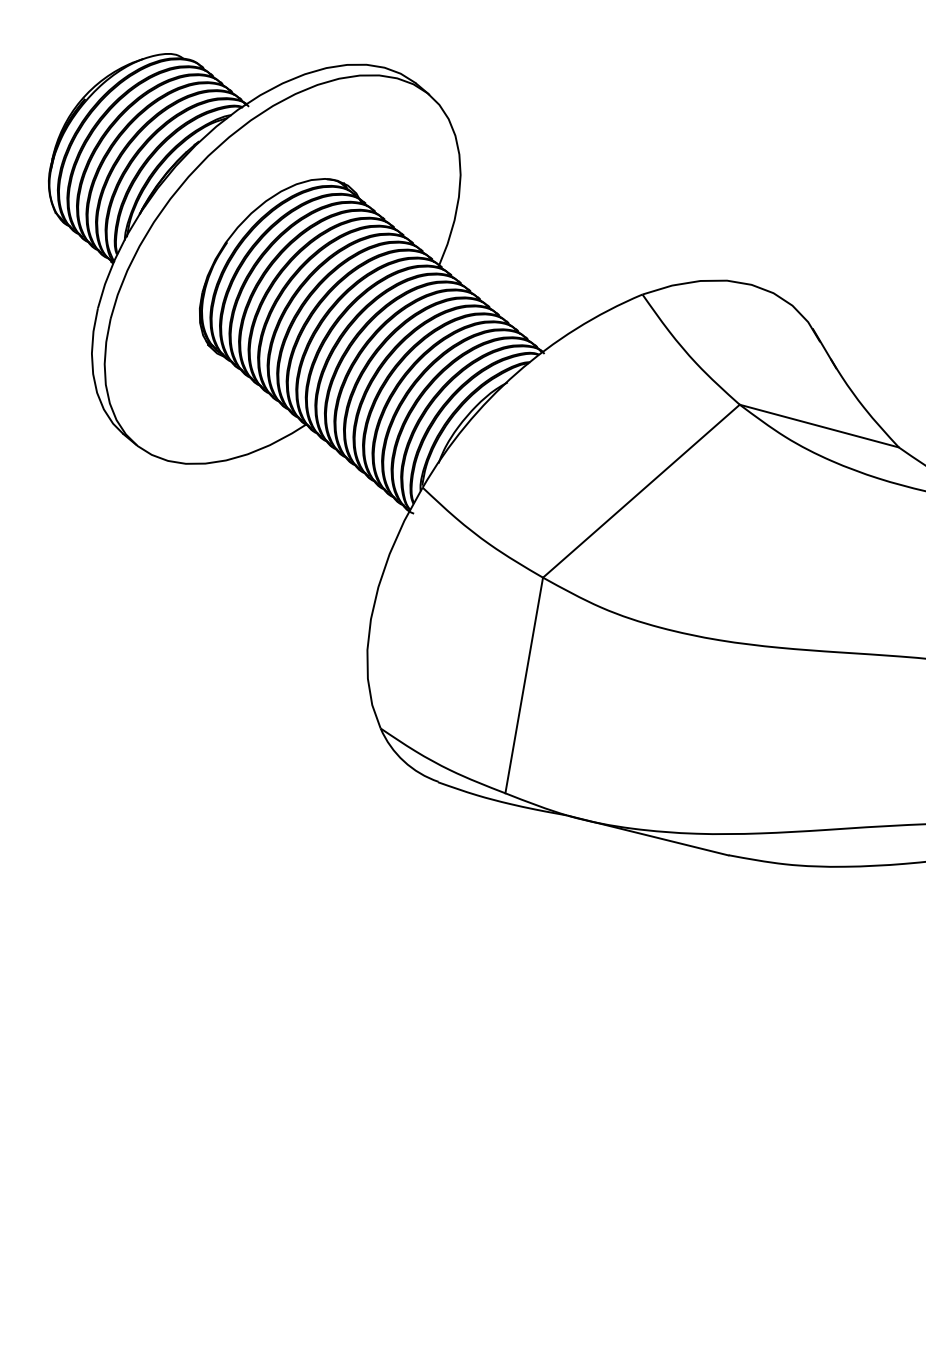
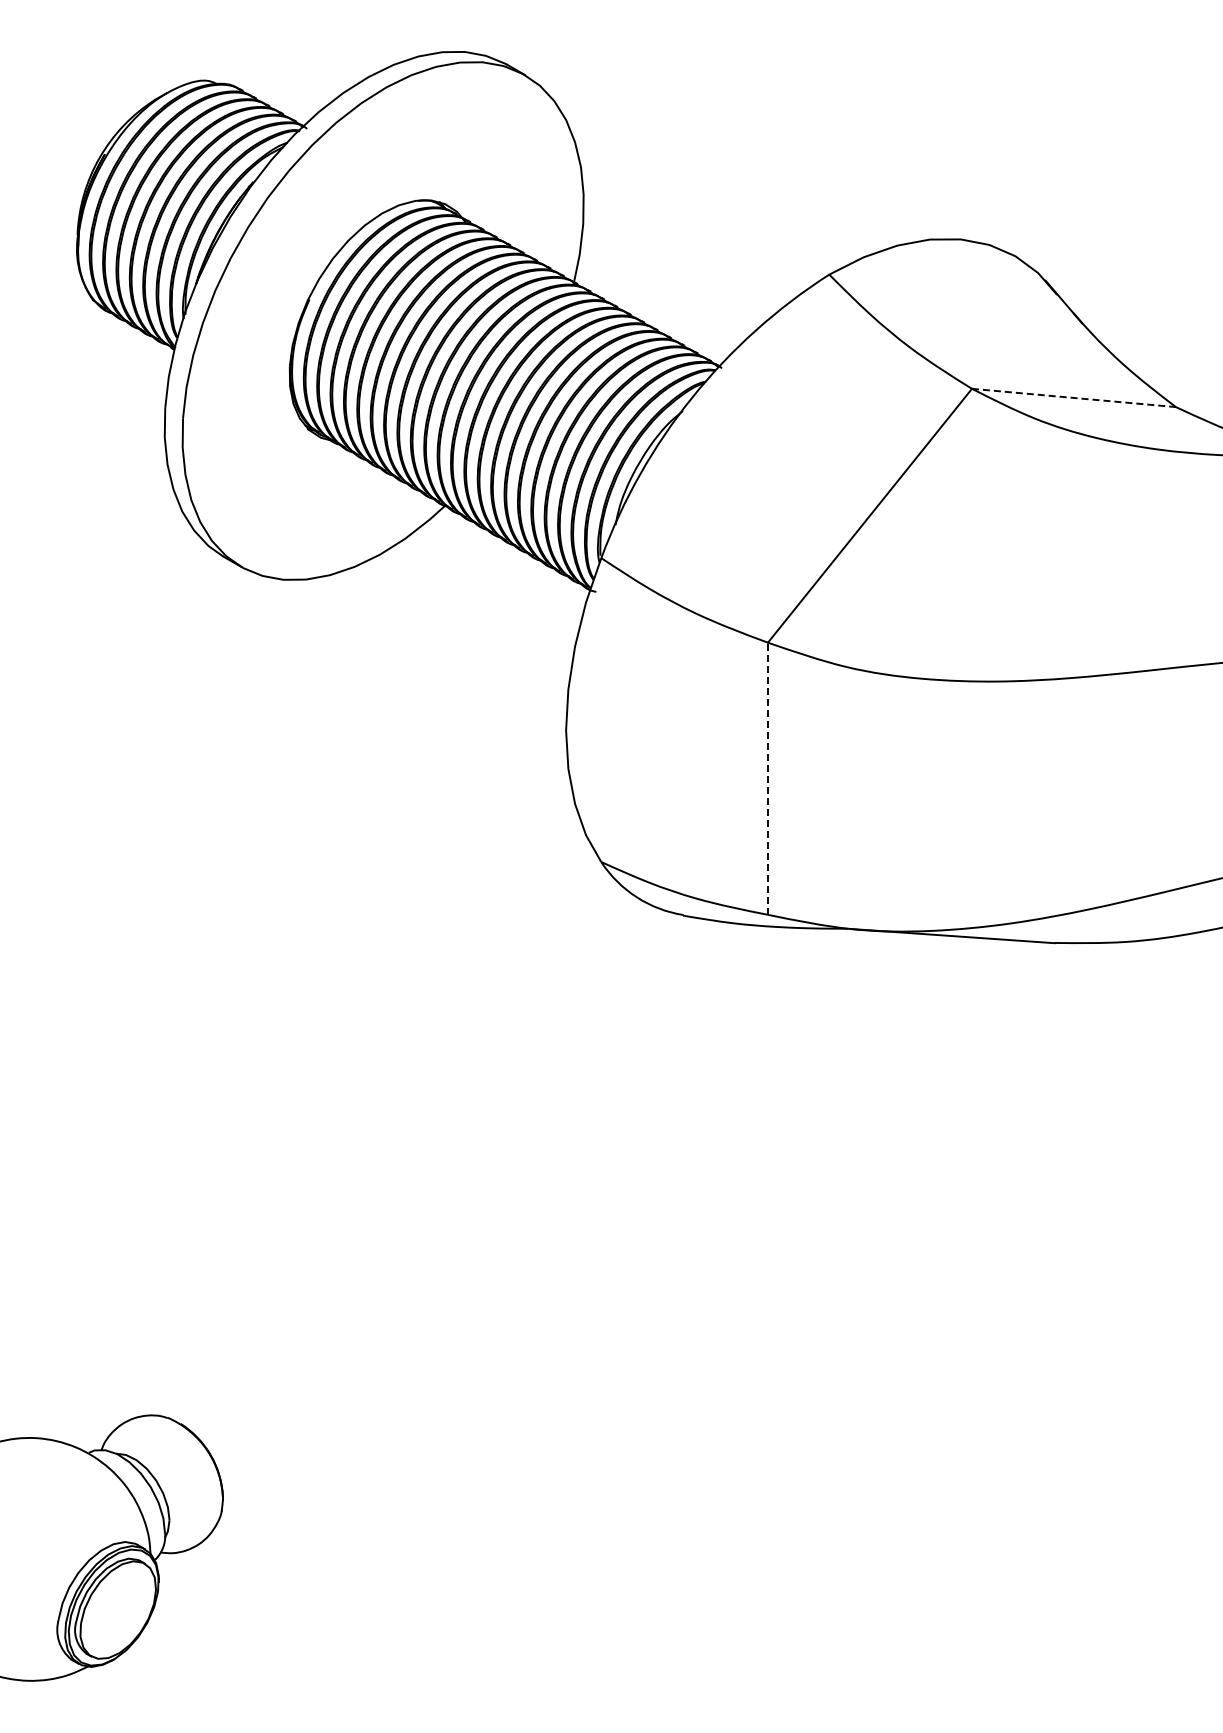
line: (819, 426) -> (1074, 398), solid -> dashed
line: (523, 685) -> (767, 778), solid -> dashed

